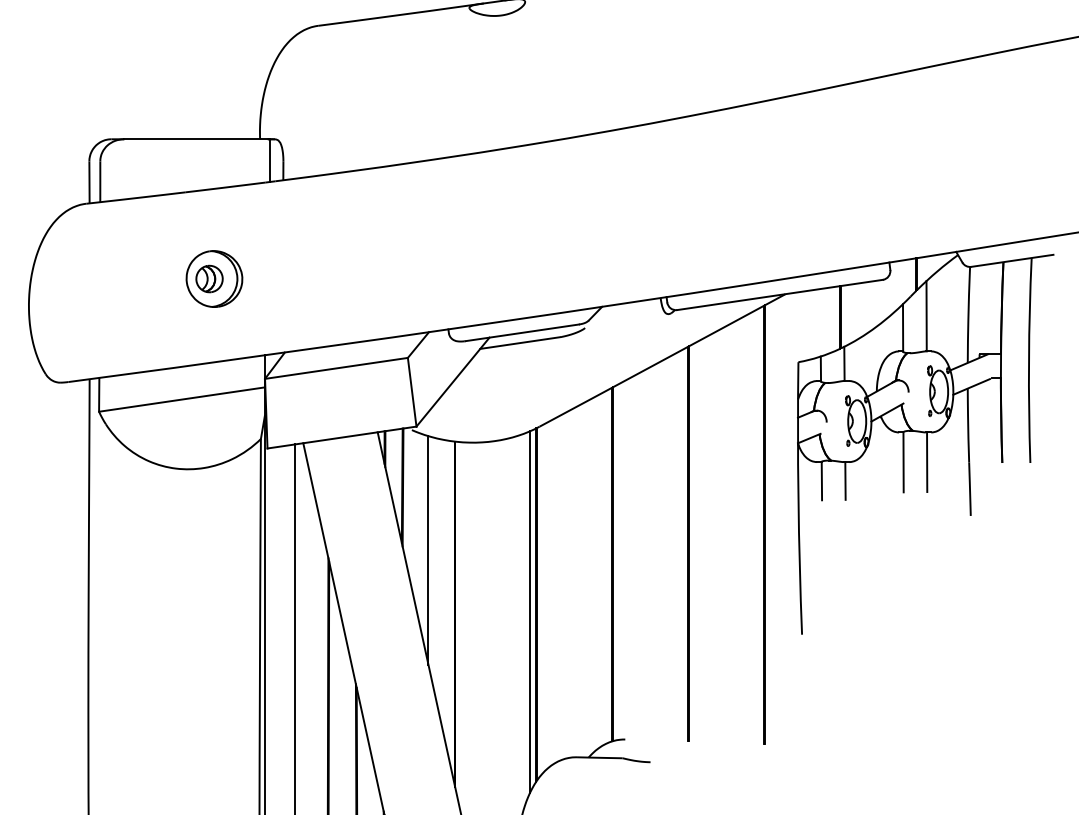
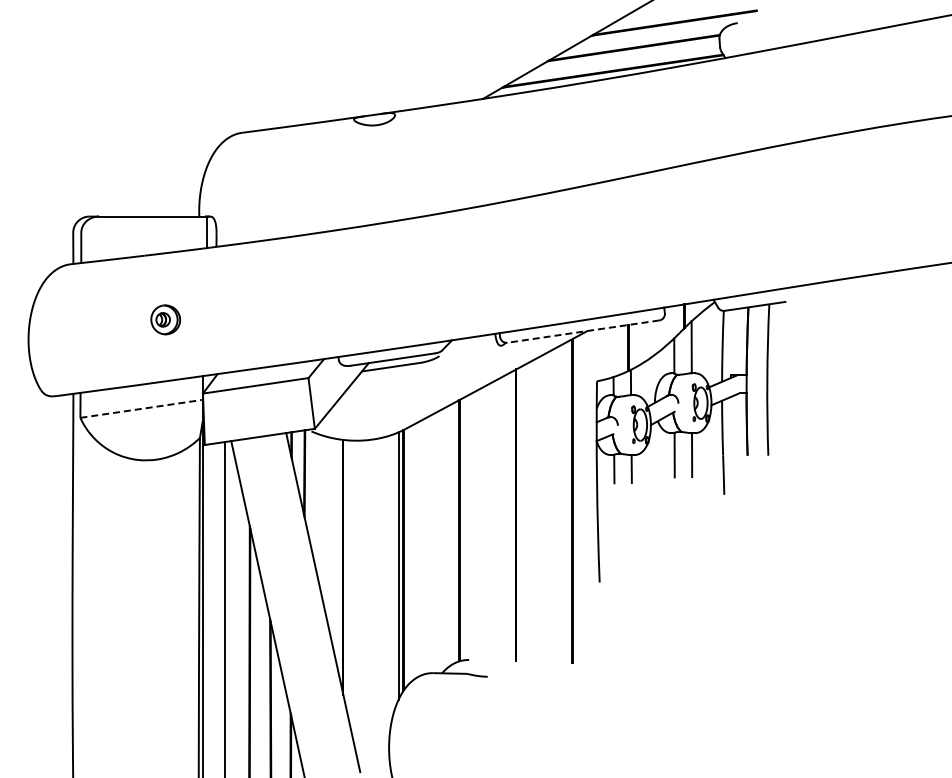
part: (214, 278) -> (165, 319), size x0.7
line: (780, 294) -> (583, 331), solid -> dashed
line: (181, 399) -> (141, 408), solid -> dashed
line: (428, 549) -> (323, 519), removed

